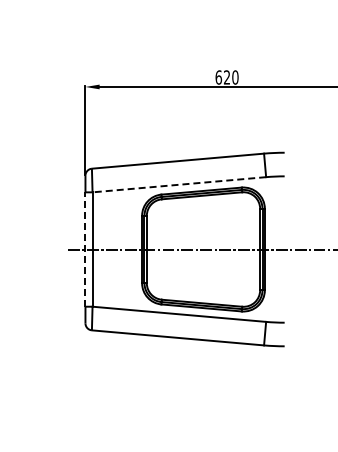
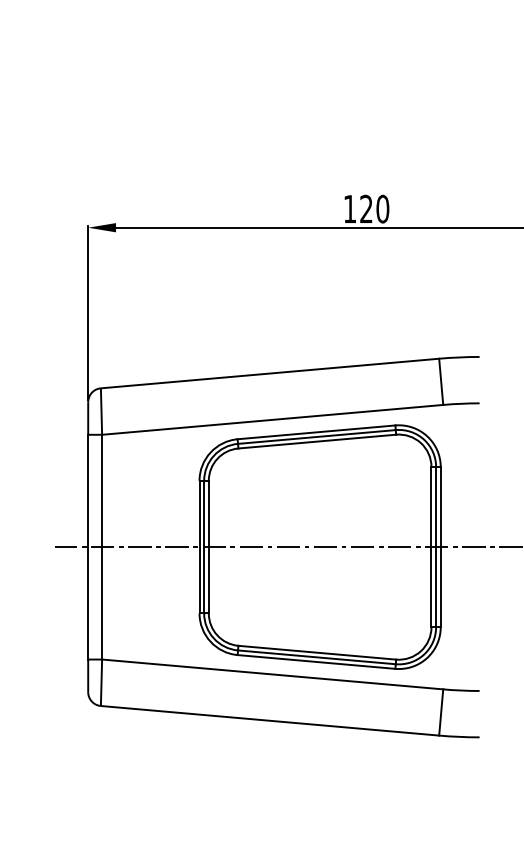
text: (218, 77) -> (349, 209), 620 -> 120
line: (178, 184) -> (271, 419), dashed -> solid
line: (85, 249) -> (88, 547), dashed -> solid

